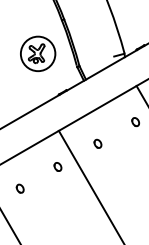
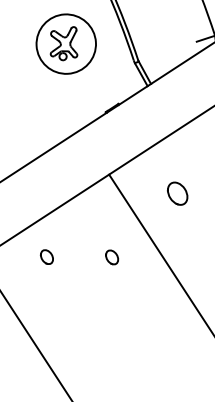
part: (97, 143) -> (176, 192), size x1.6
part: (57, 166) -> (111, 256), moved
part: (19, 188) -> (45, 256), moved

